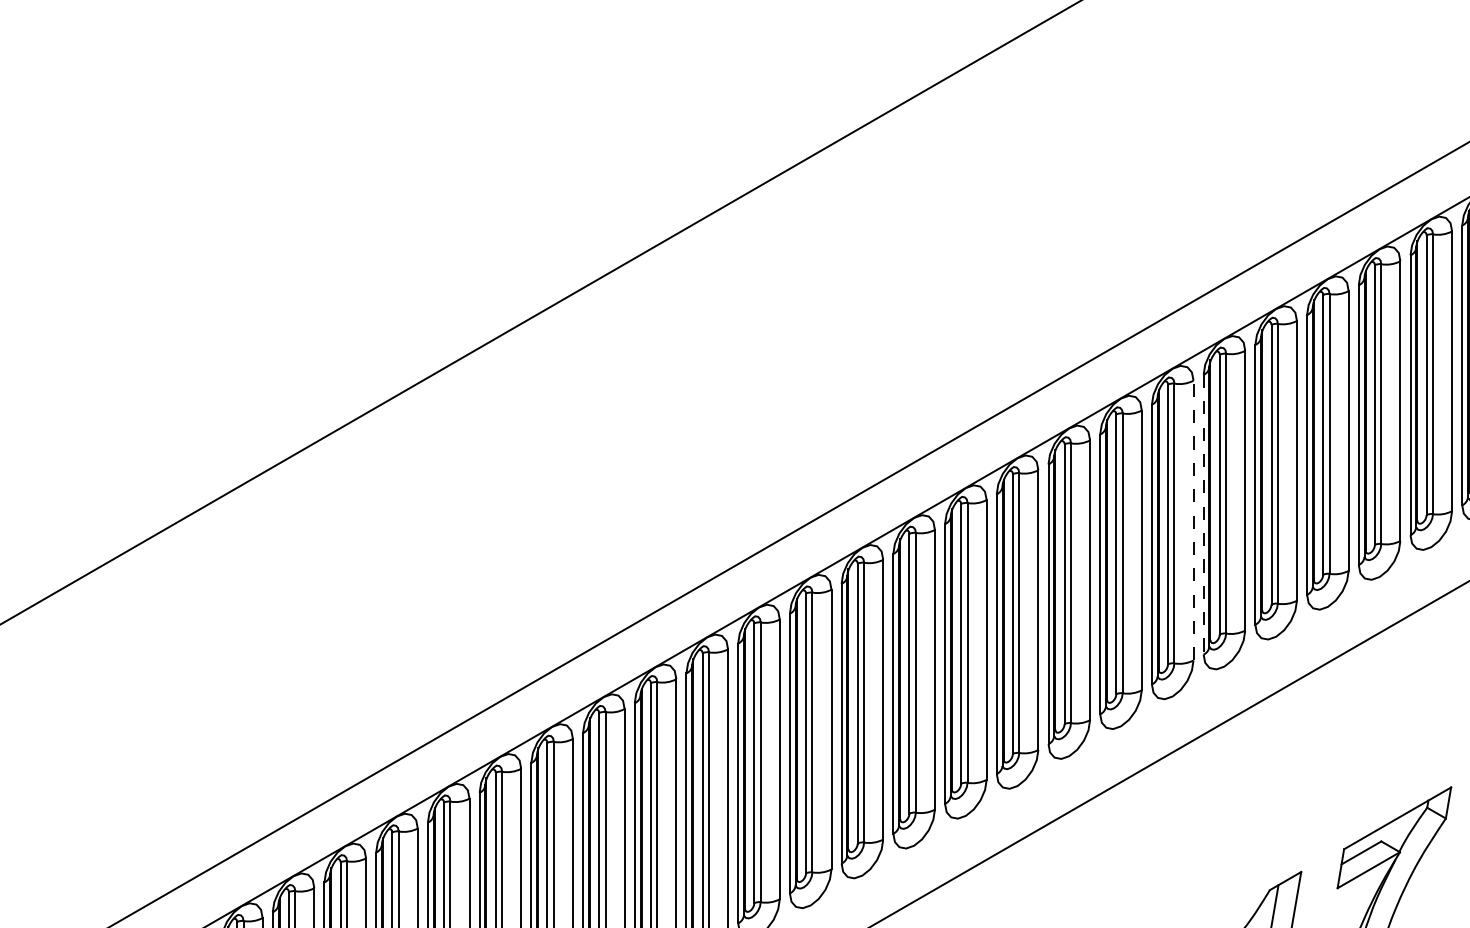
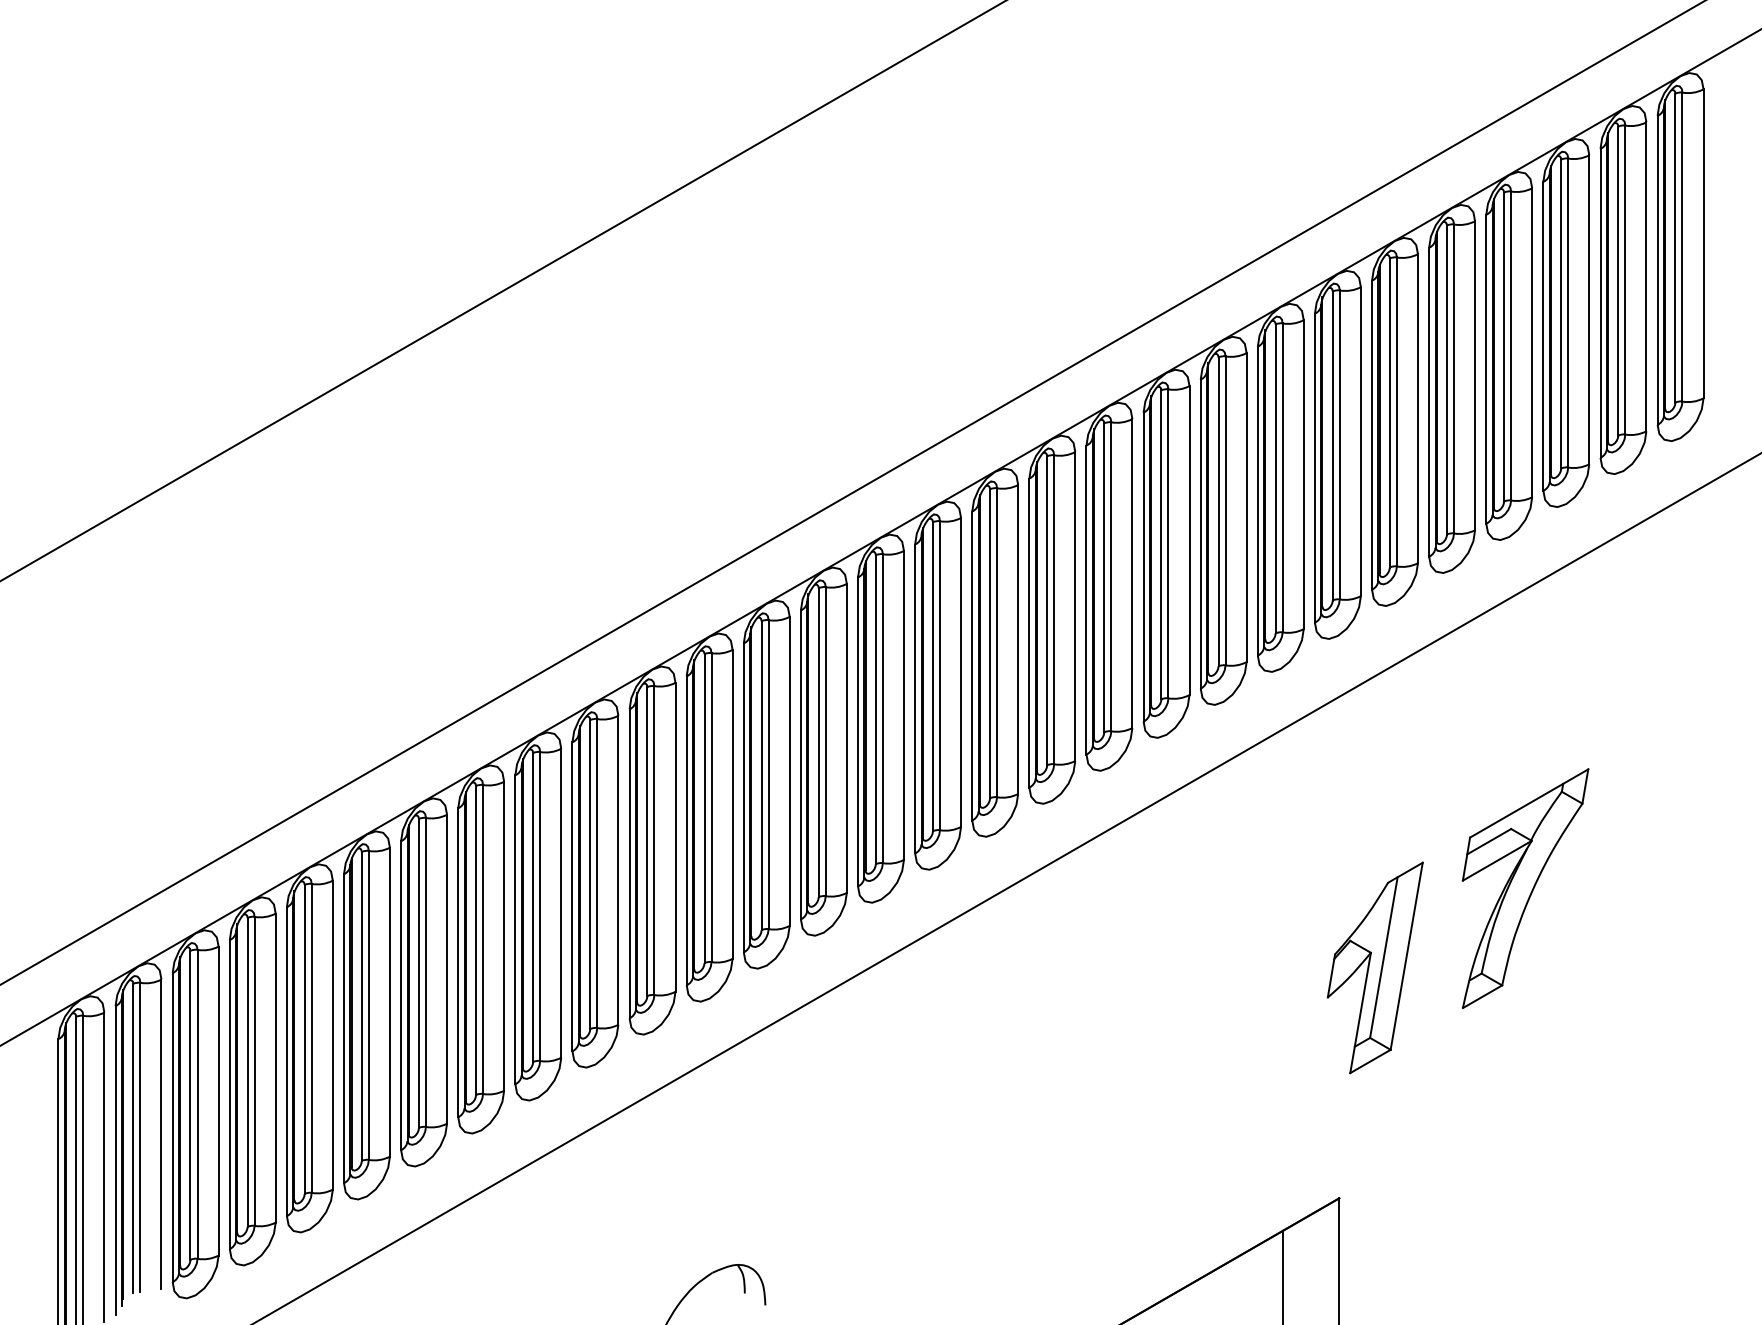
line: (1203, 515) -> (1314, 468), dashed -> solid
line: (1193, 520) -> (1303, 474), dashed -> solid

